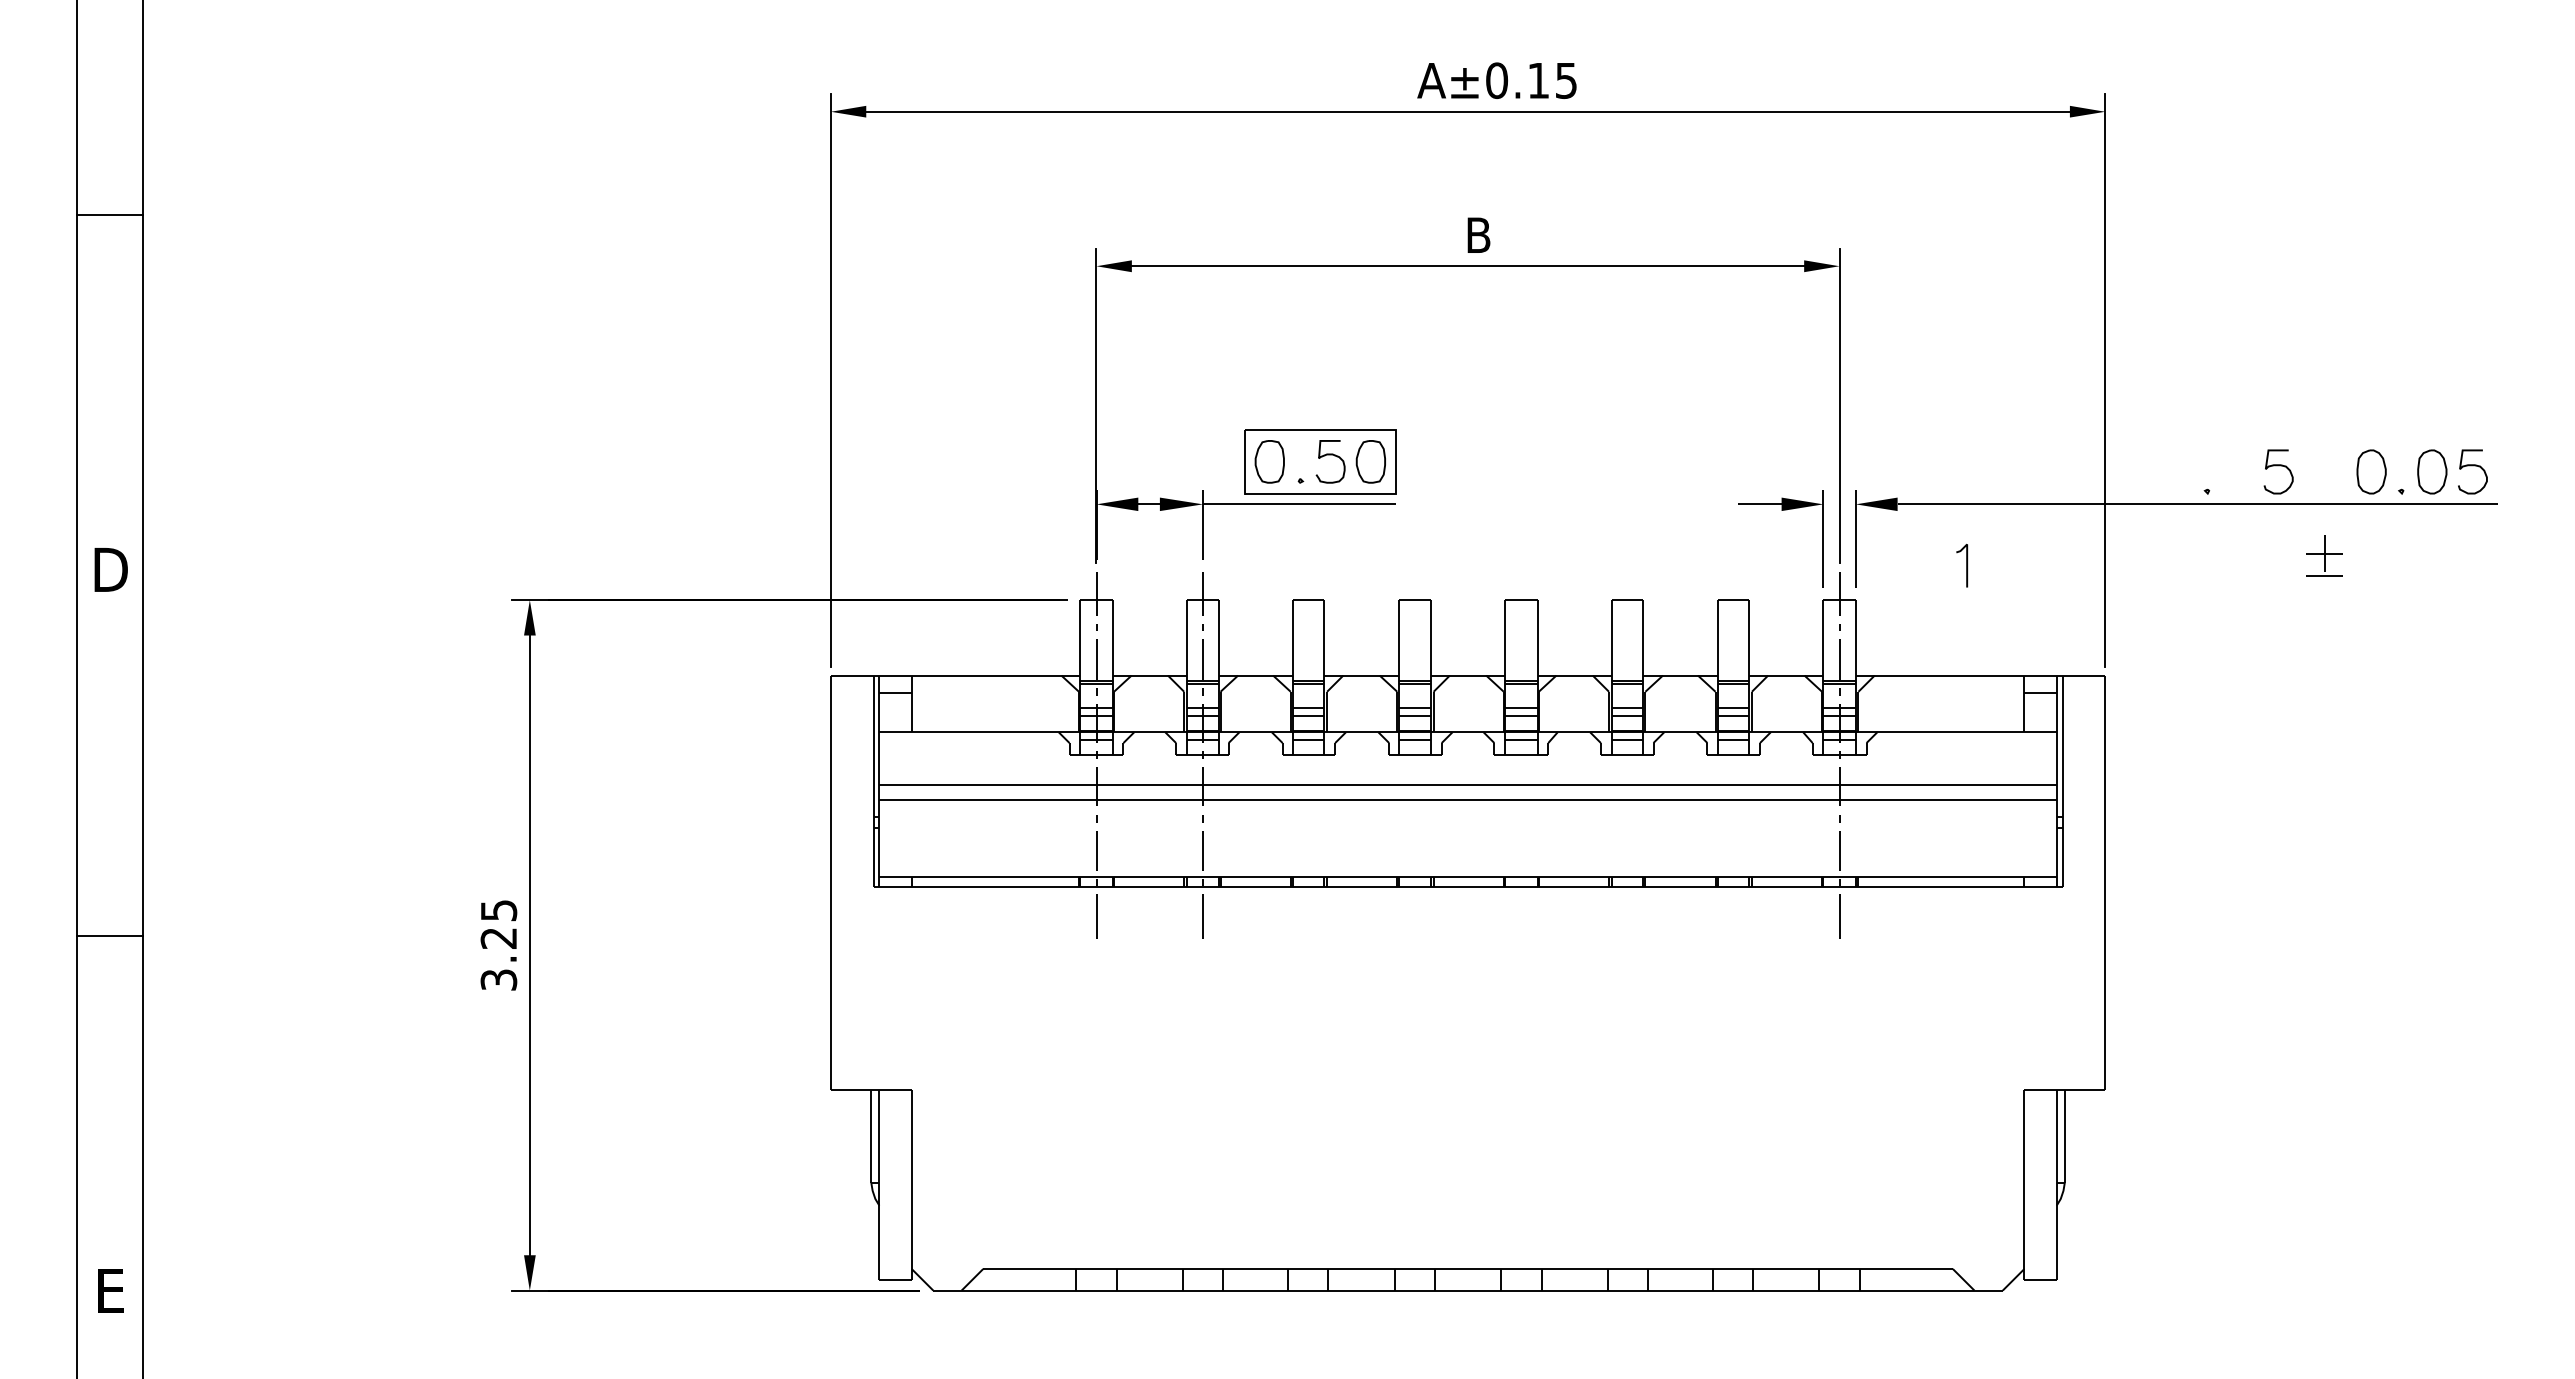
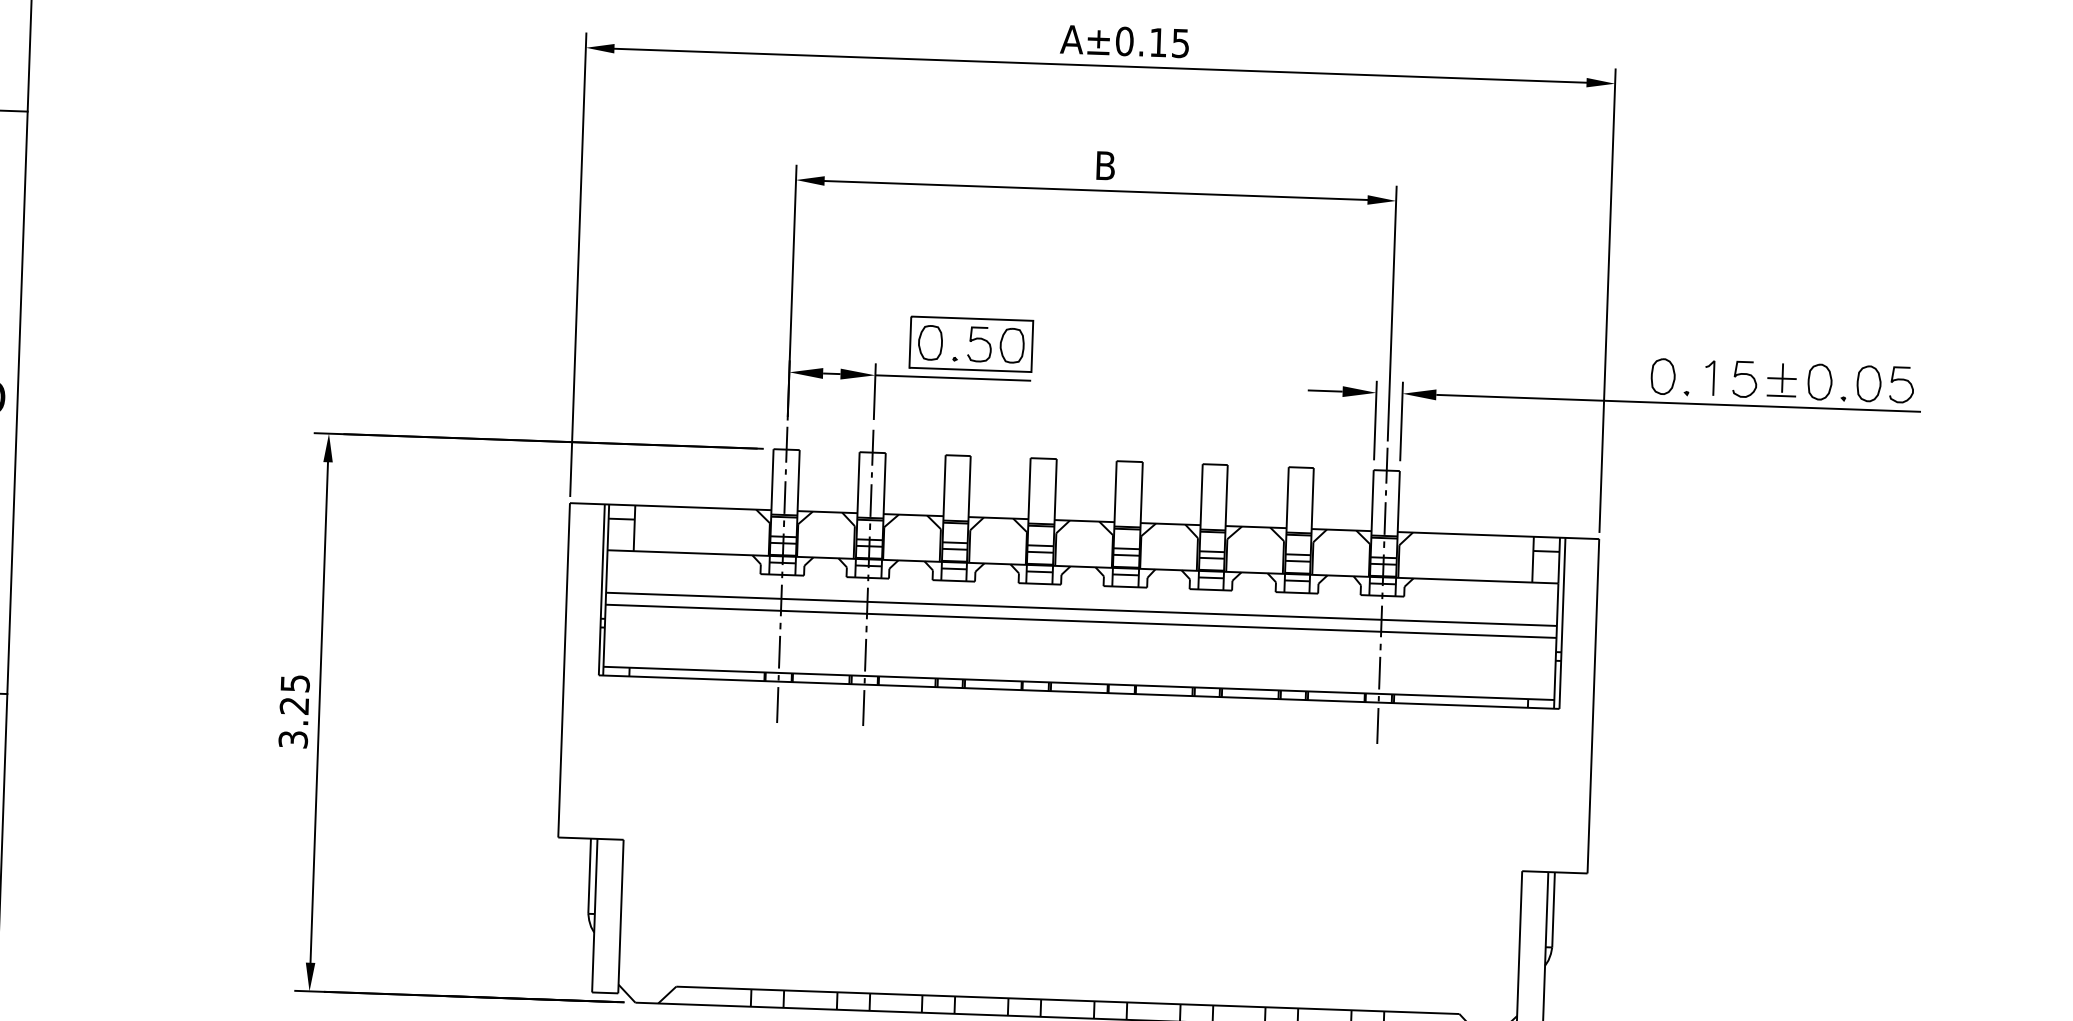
part: (2177, 471) -> (1663, 376), added
part: (2324, 555) -> (1782, 379), moved
line: (1966, 565) -> (1713, 378), moved

